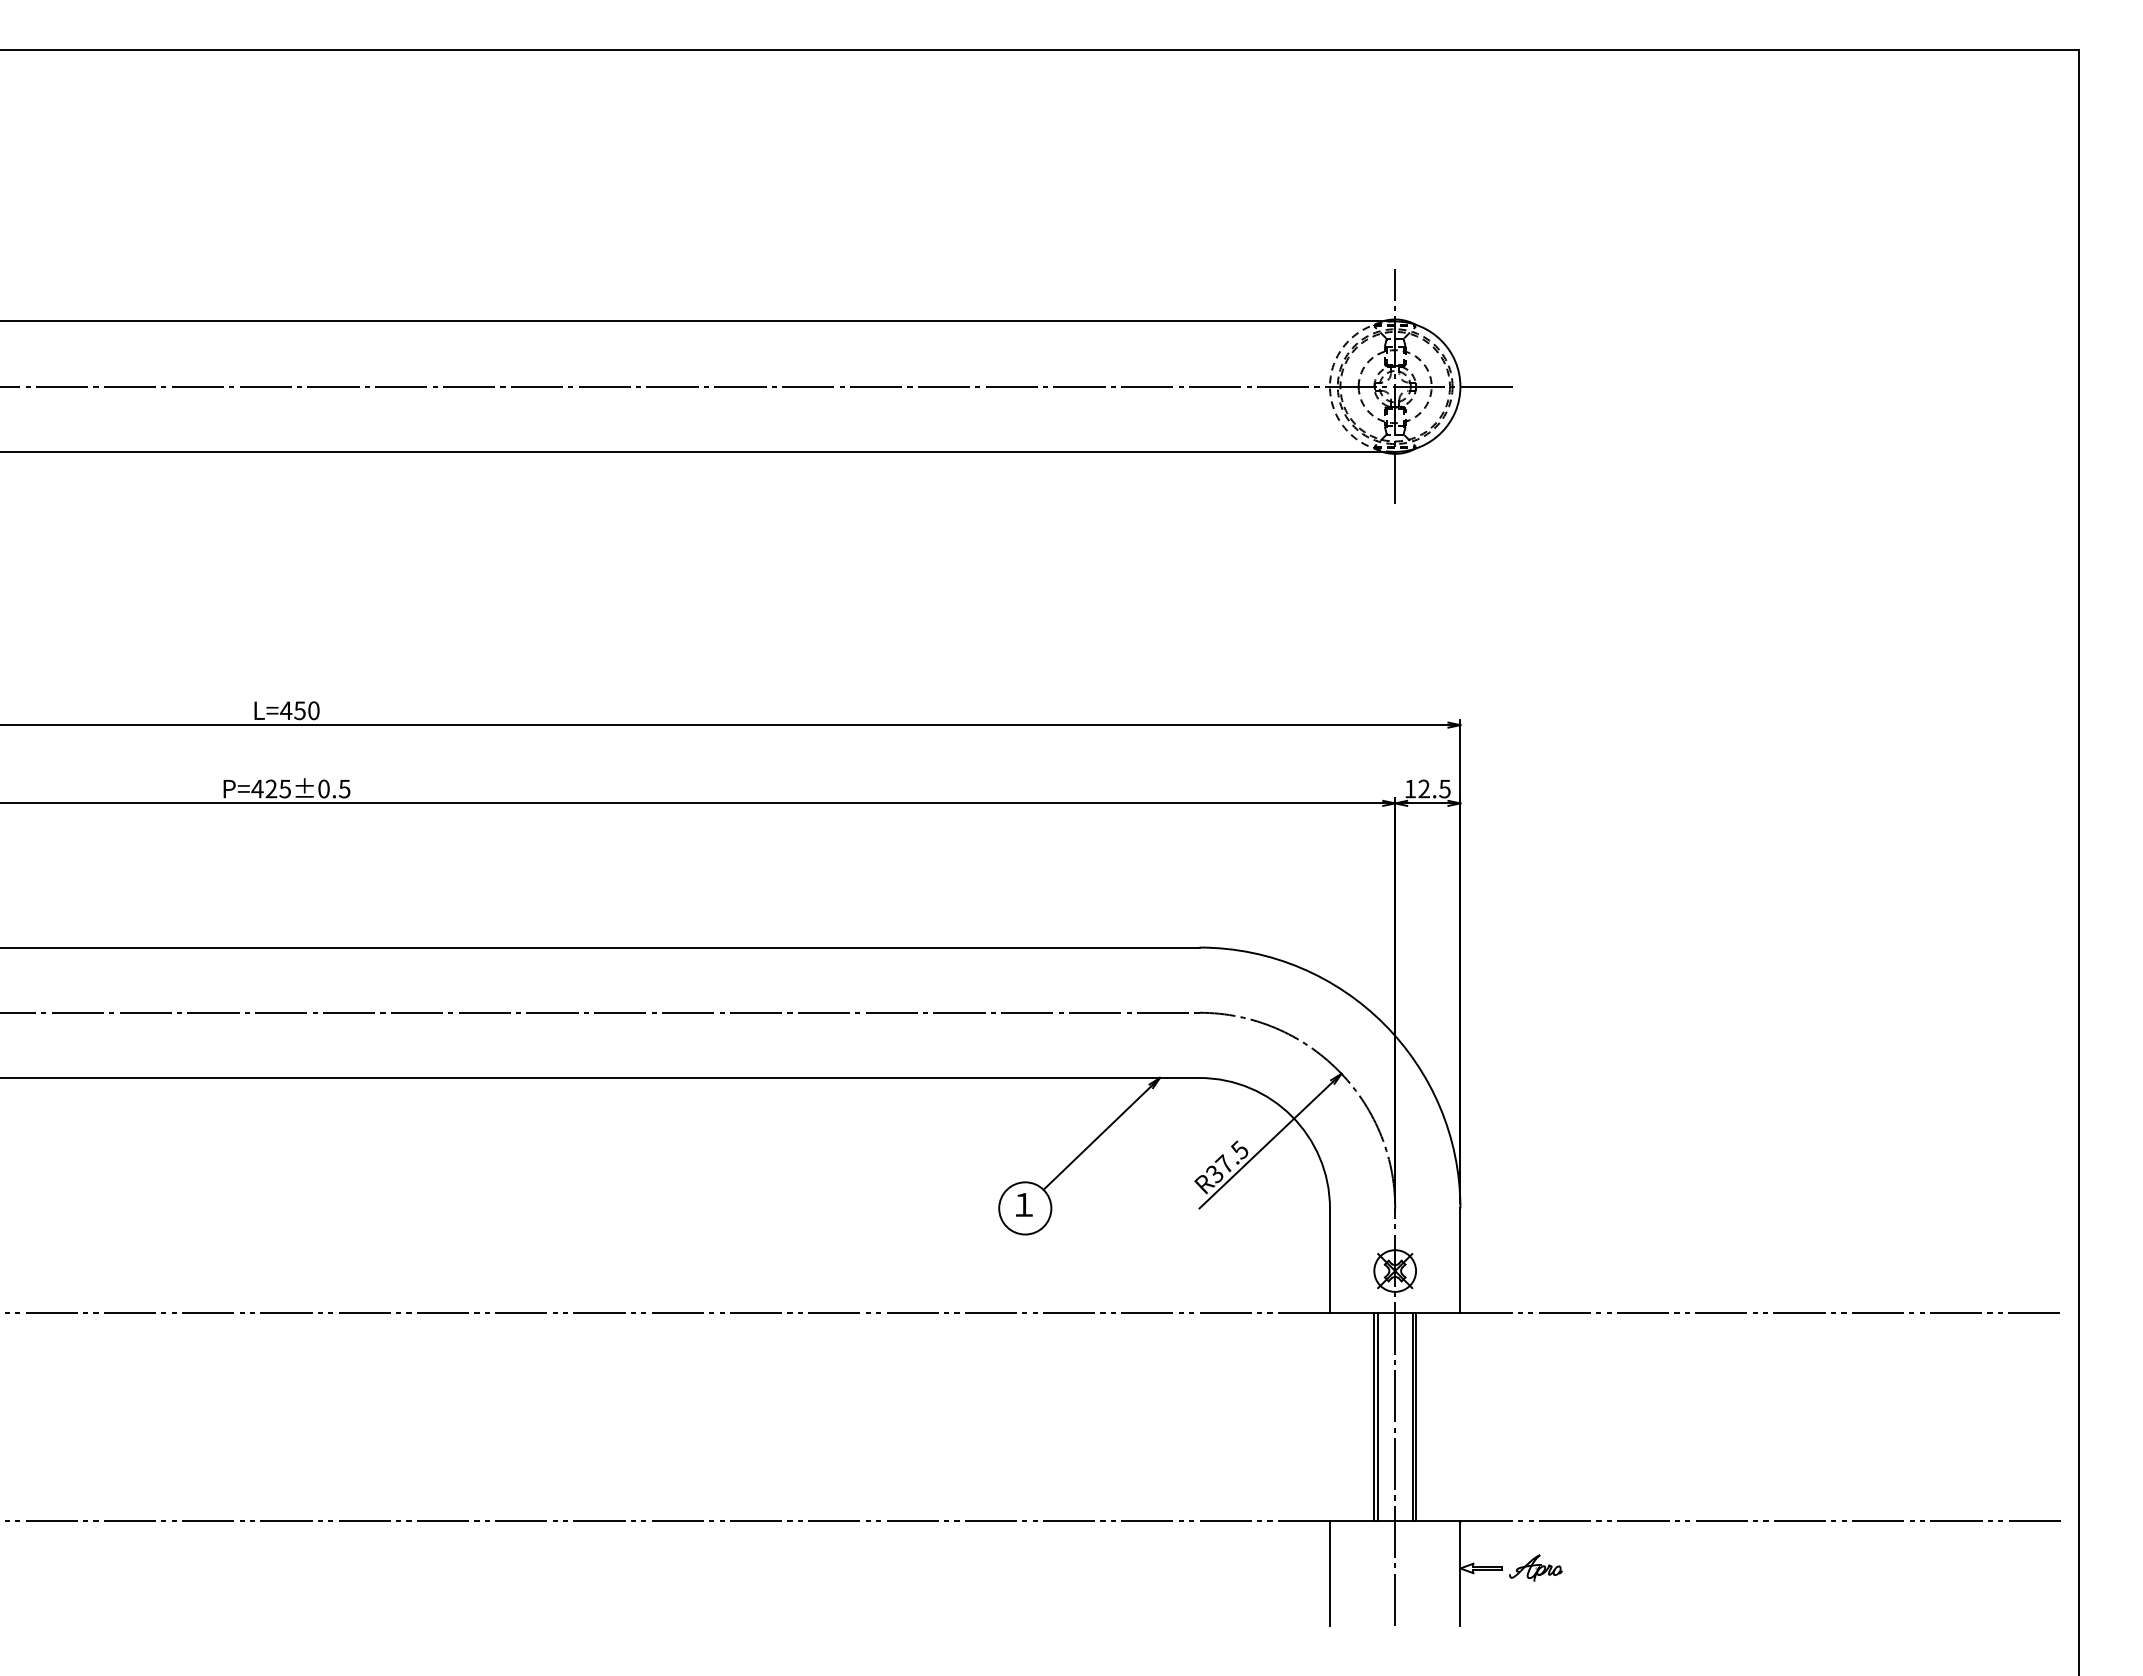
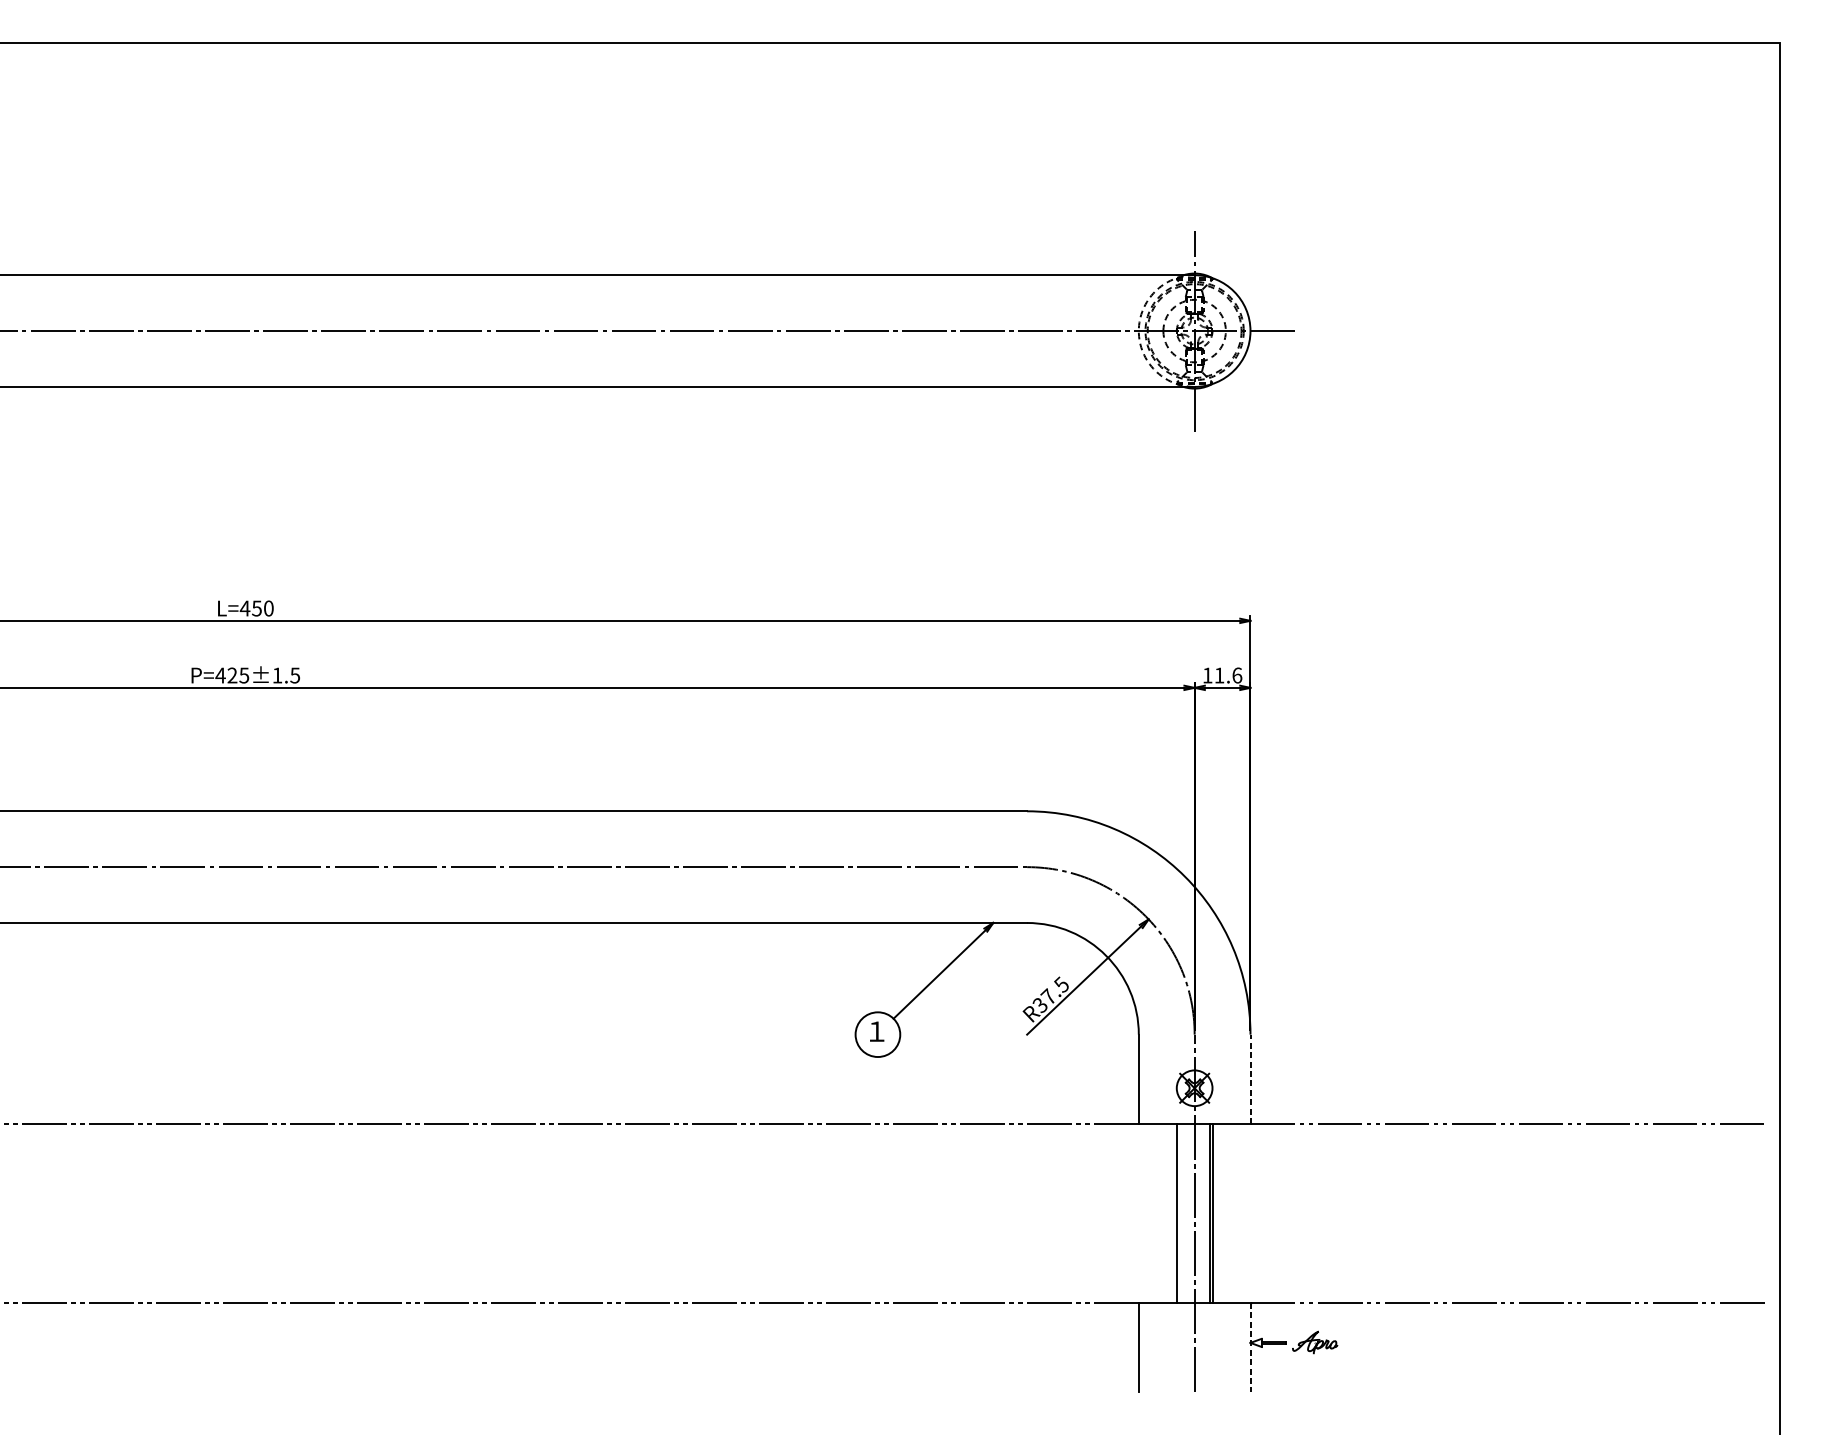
text: (323, 788) -> (277, 675), P=425±0.5 -> P=425±1.5
text: (1434, 788) -> (1228, 675), 12.5 -> 11.6
line: (1460, 1260) -> (1250, 1079), solid -> dashed
line: (1377, 1416) -> (1179, 1212), removed
line: (1460, 1574) -> (1250, 1348), solid -> dashed

